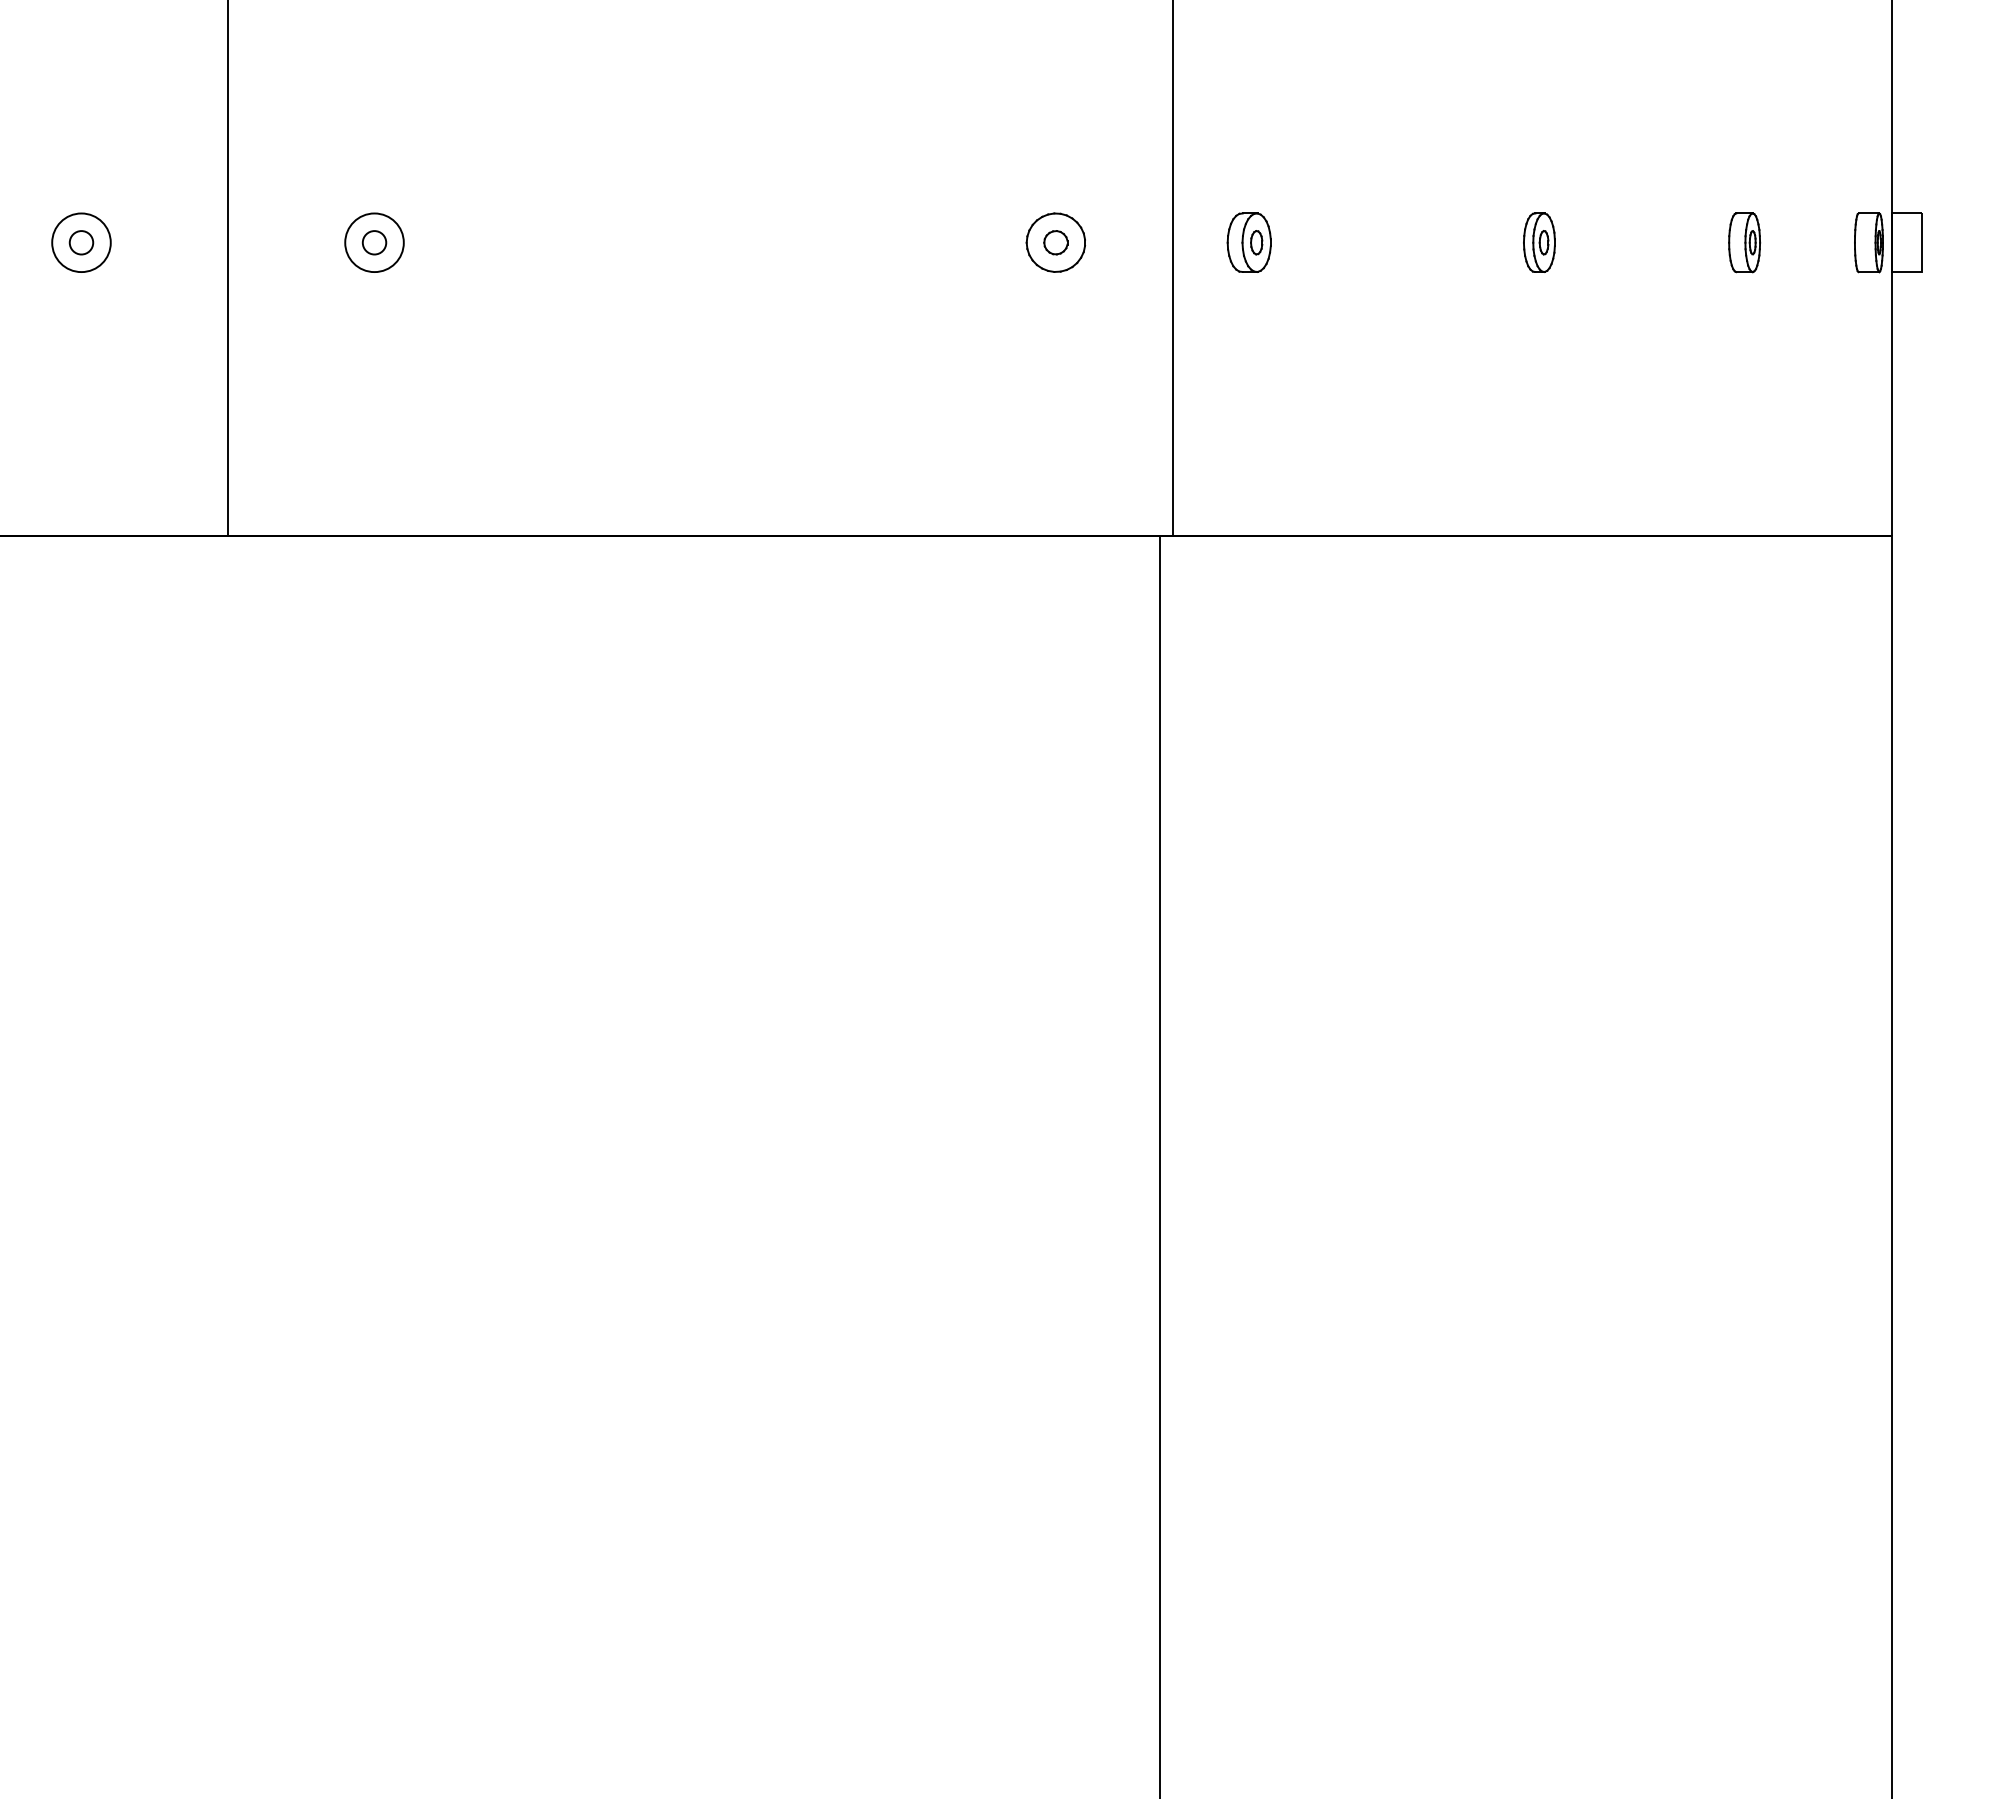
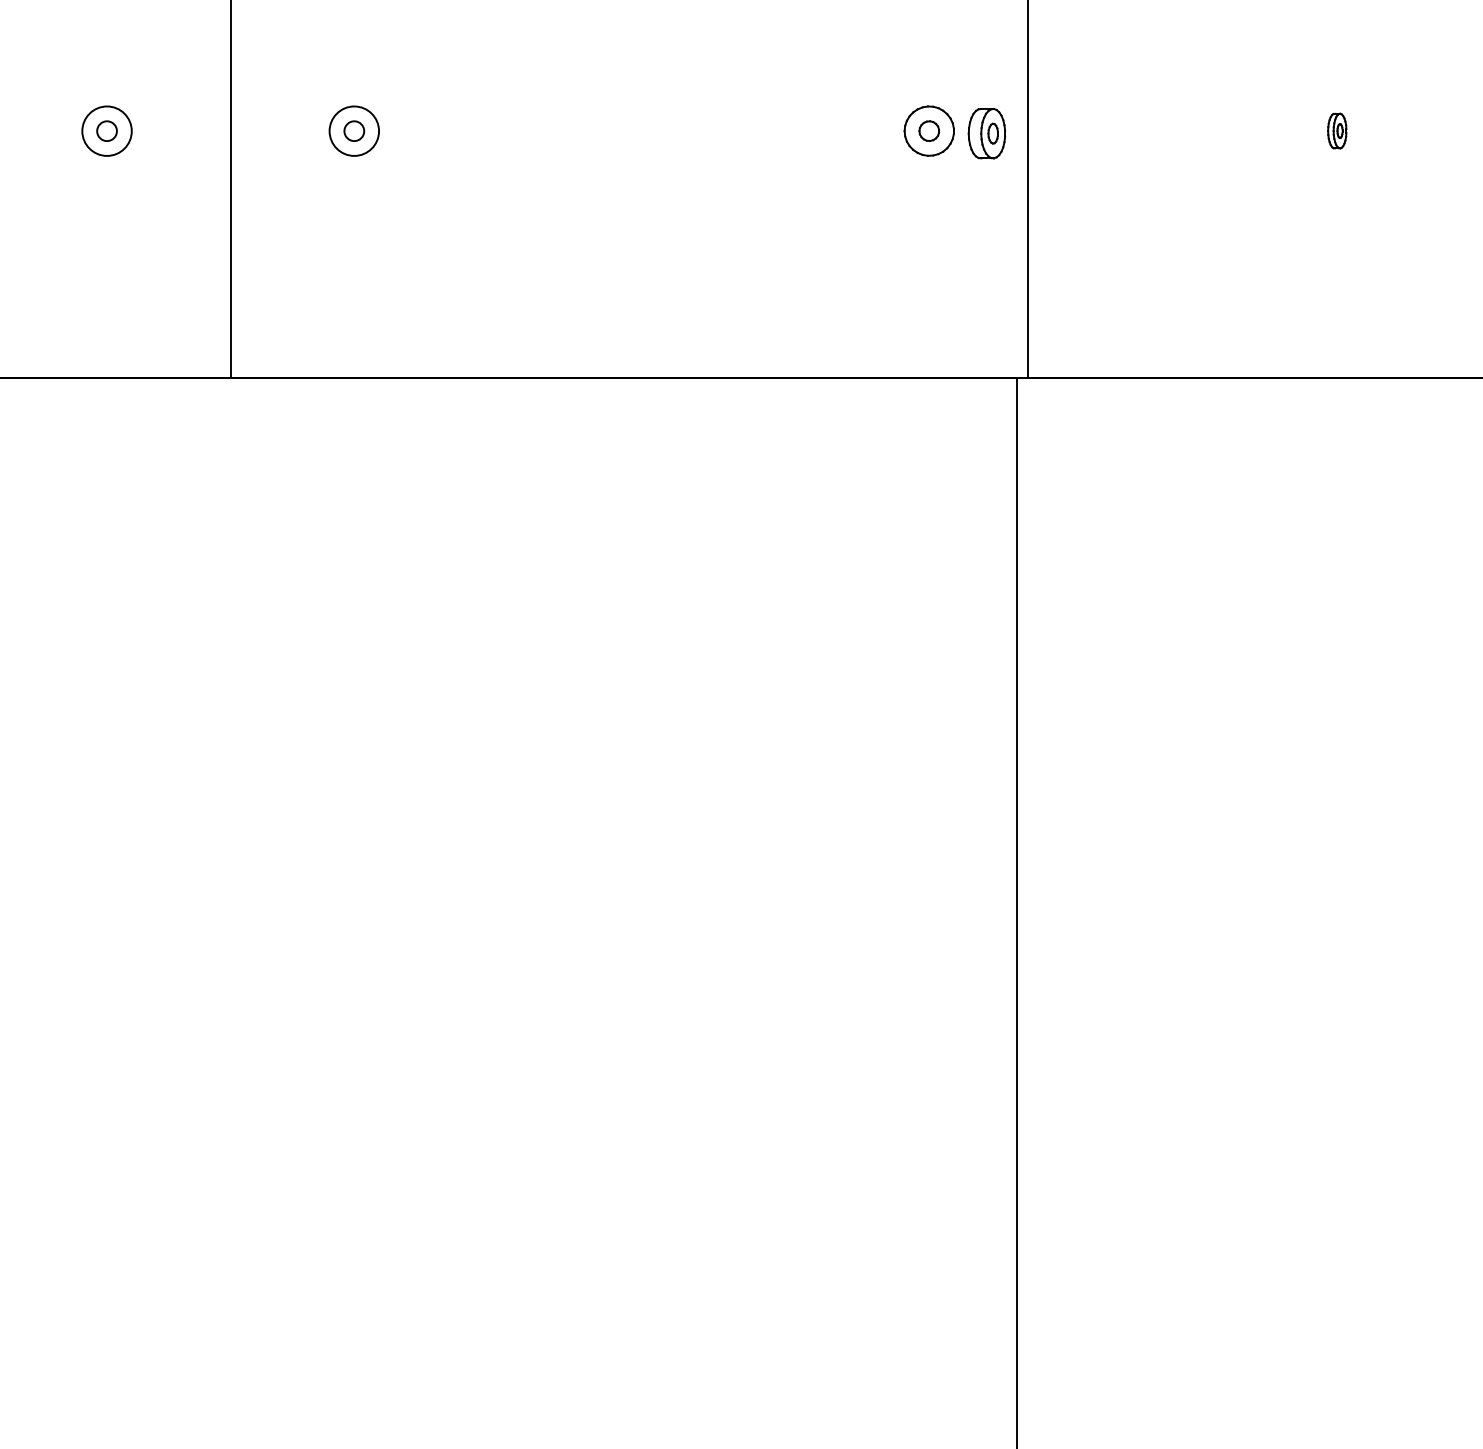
part: (1248, 242) -> (986, 133), moved
part: (1539, 242) -> (1337, 130), size x0.7

